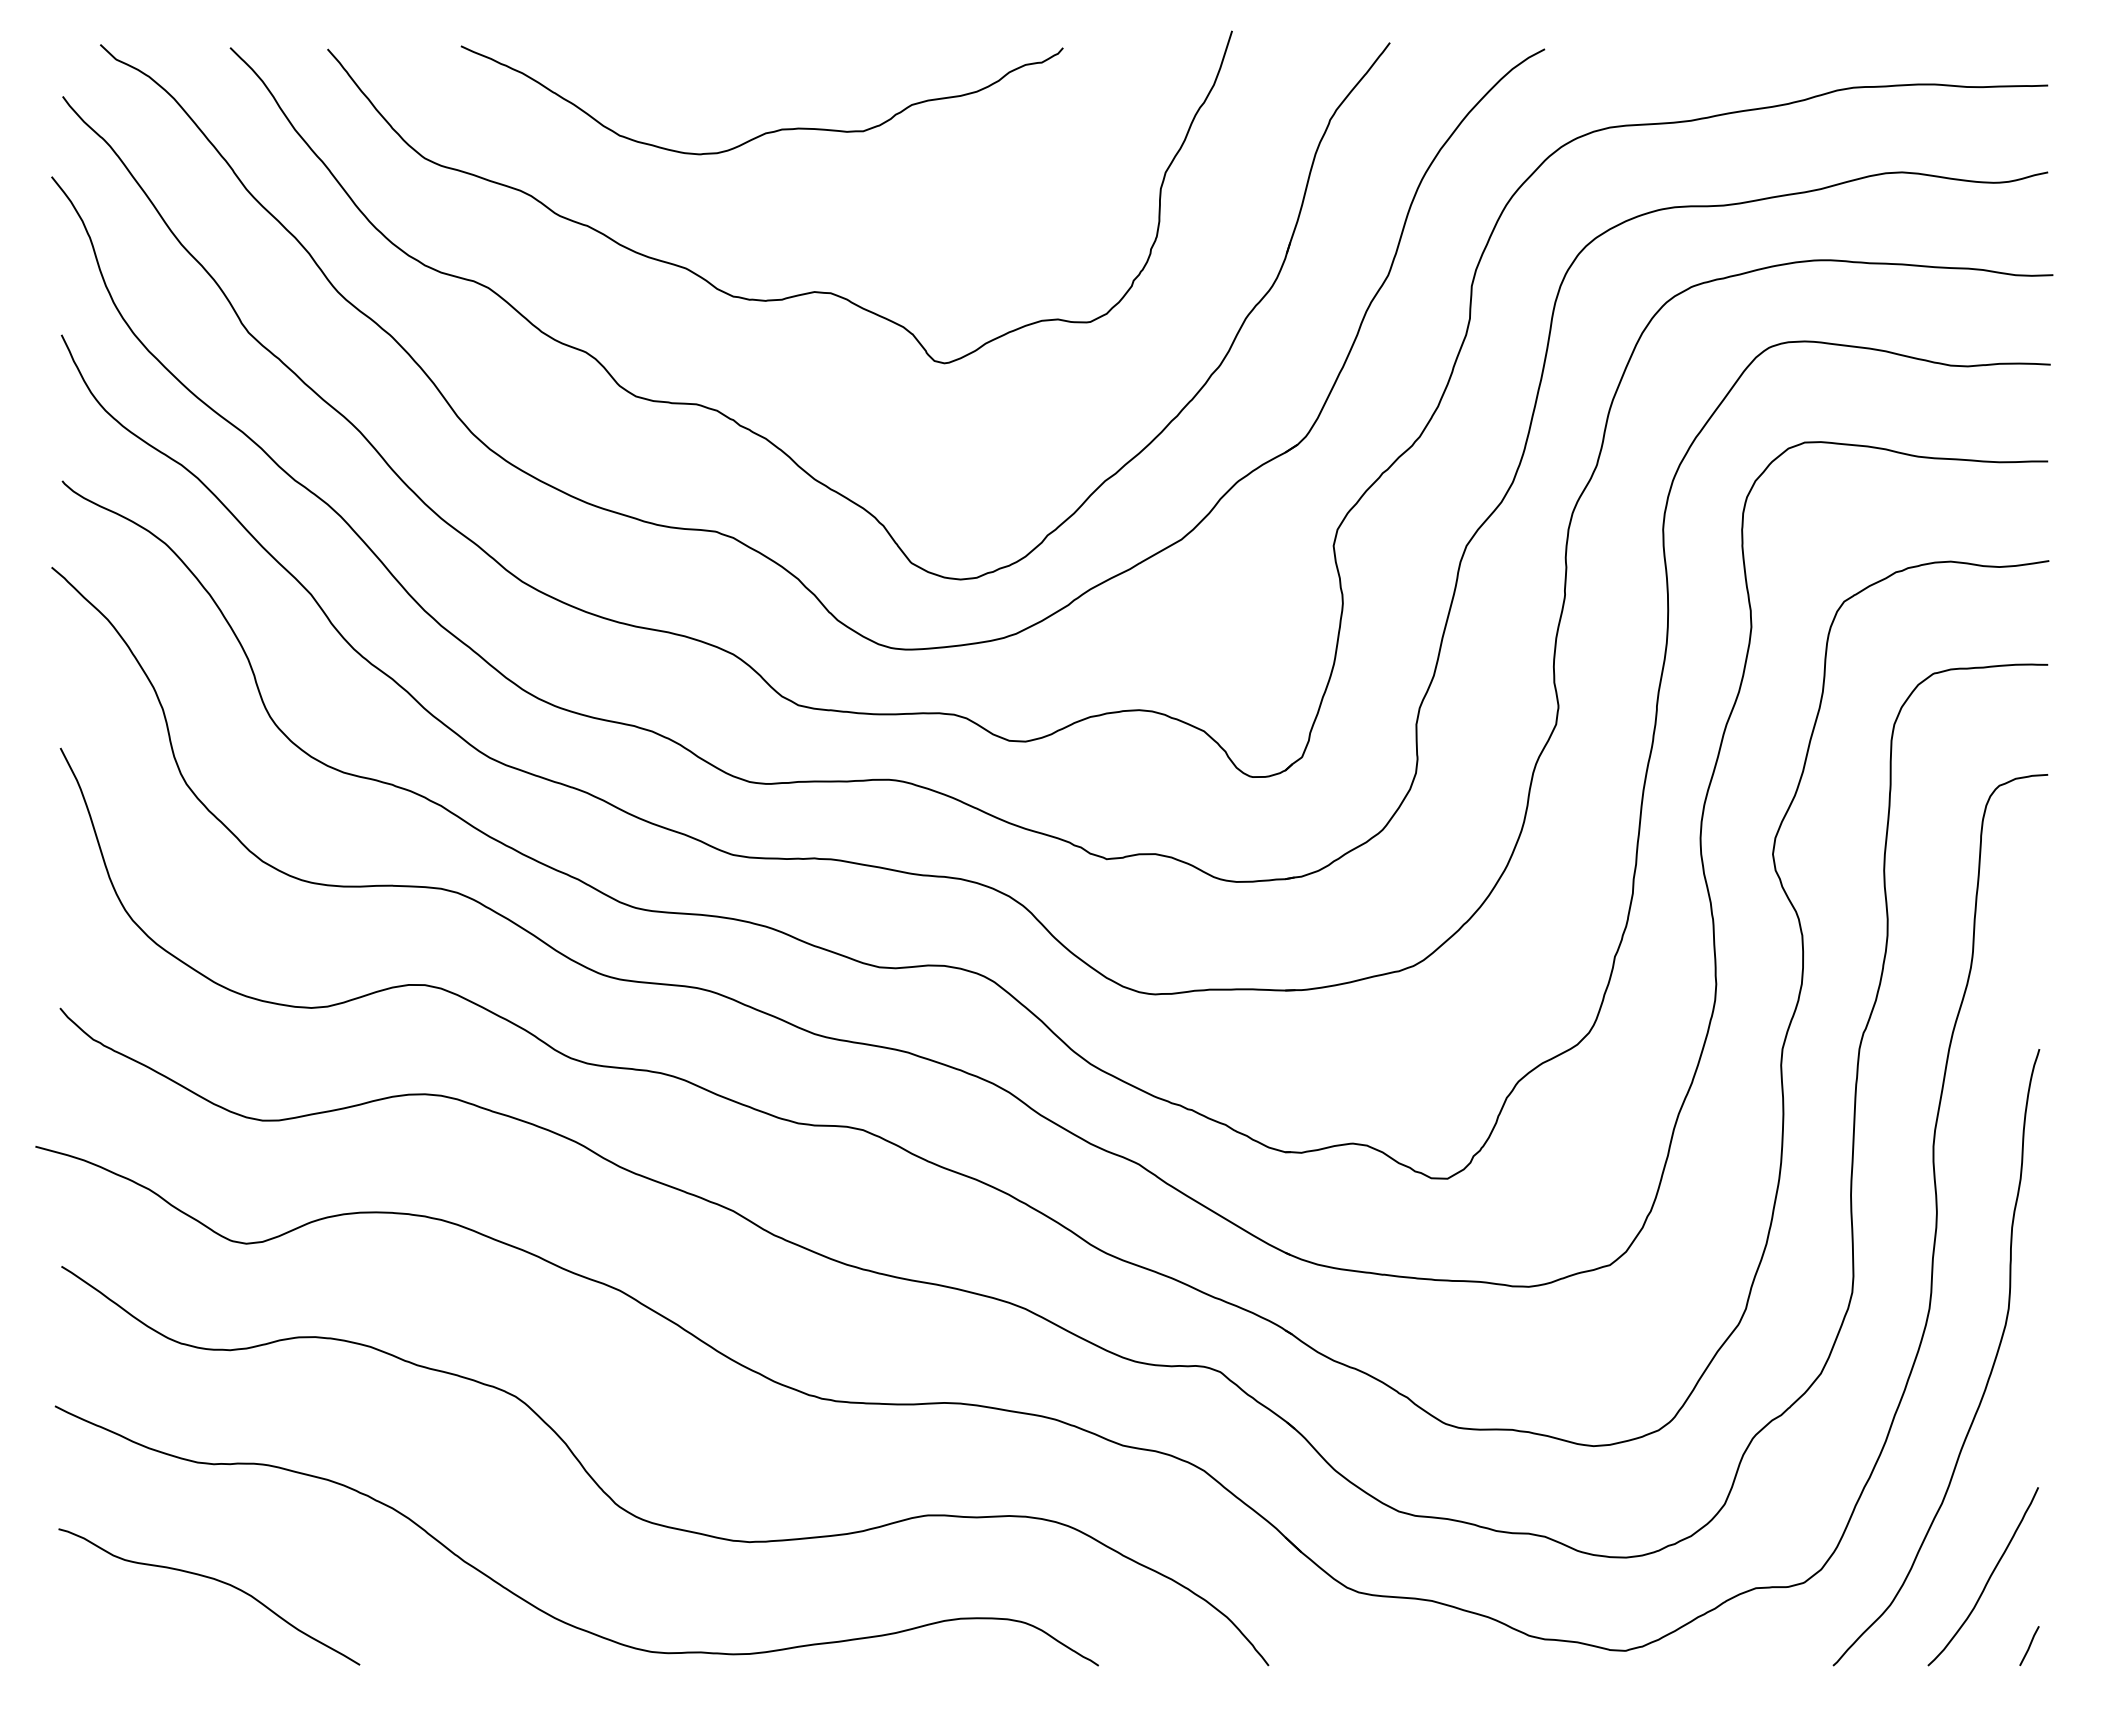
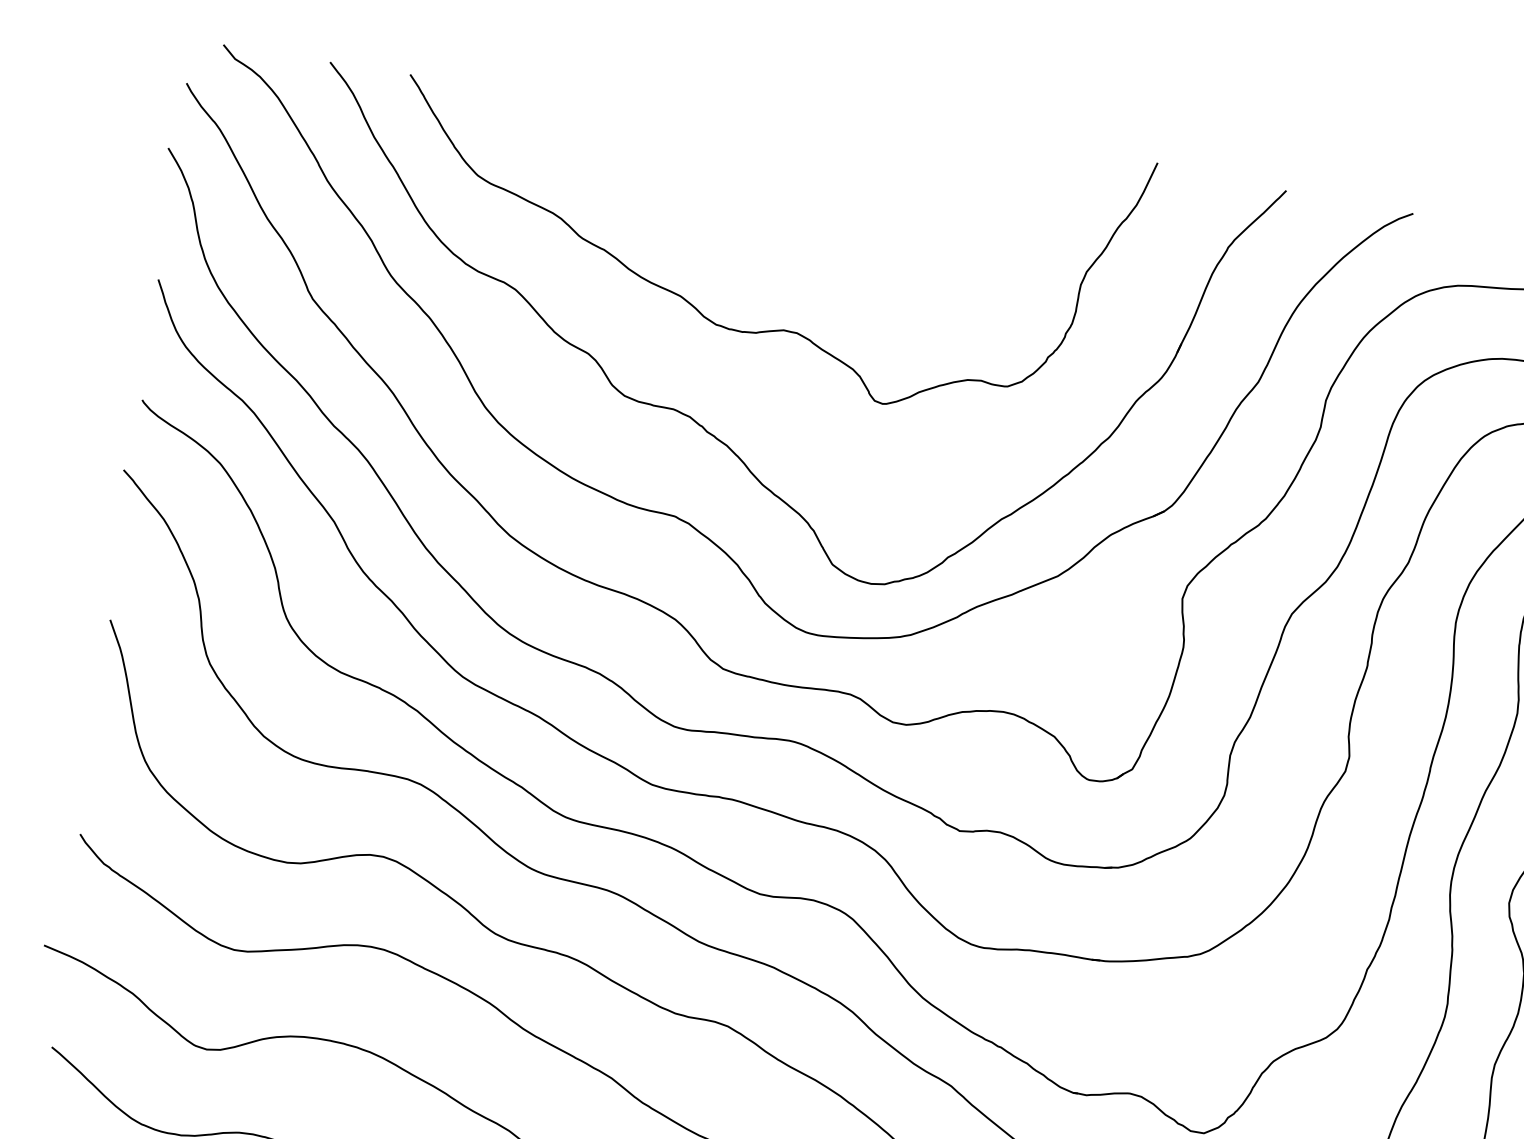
curve: (768, 131) -> (764, 192), removed

